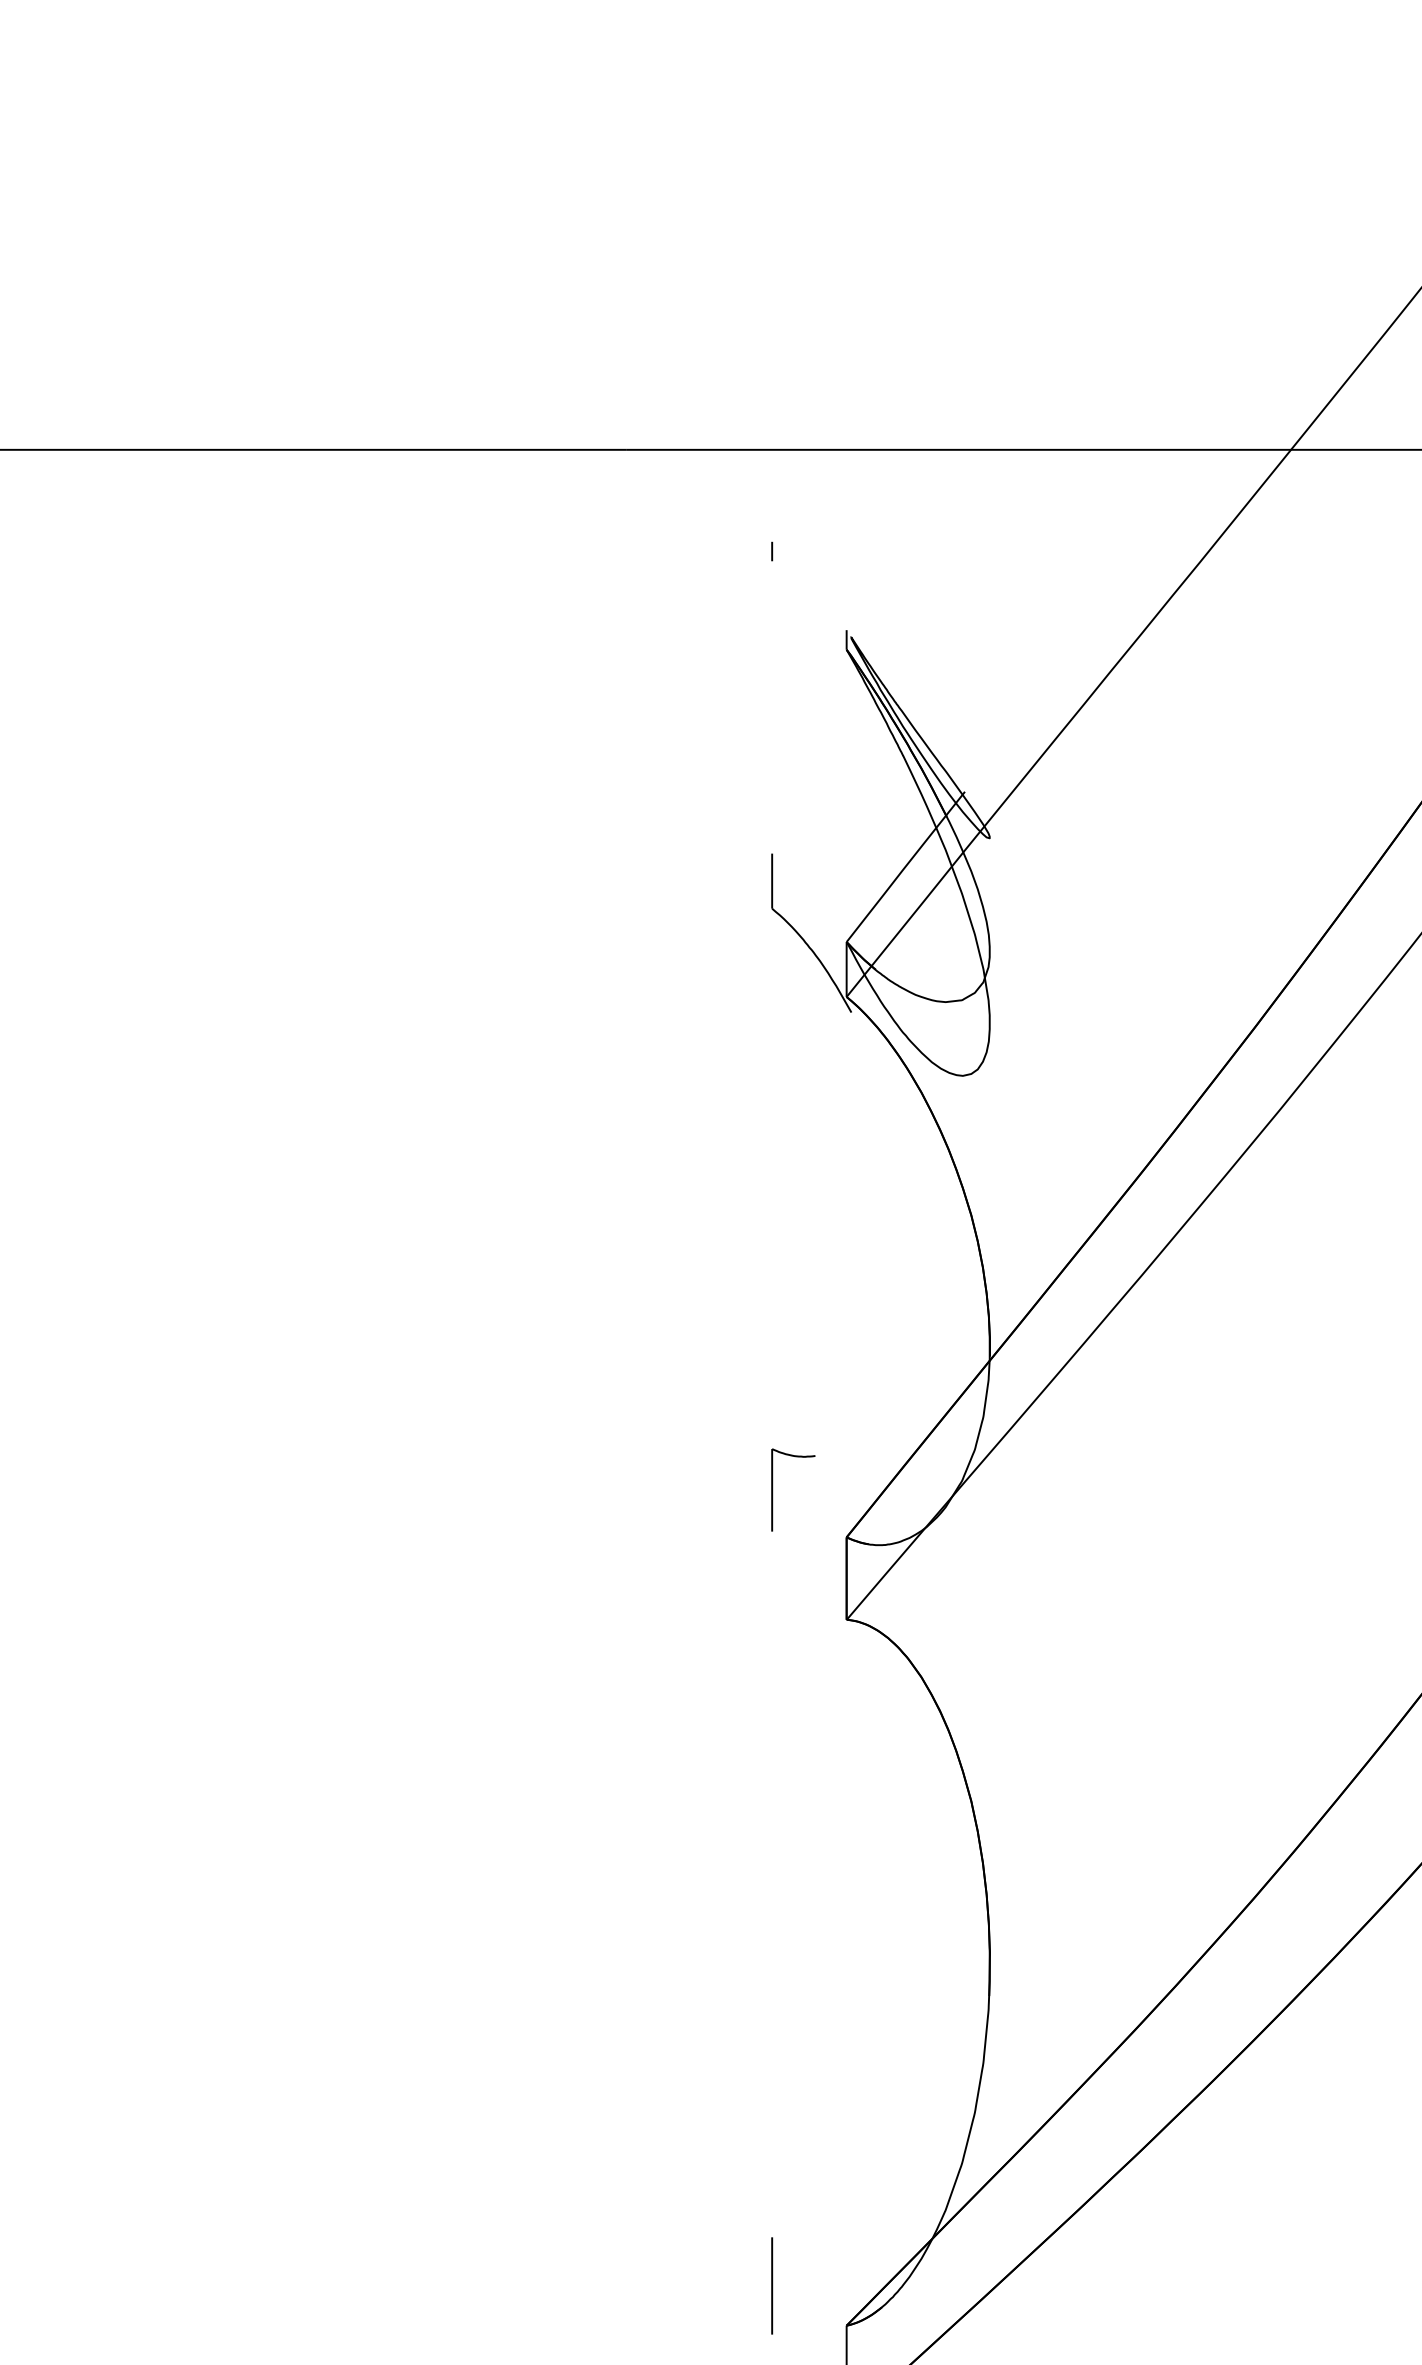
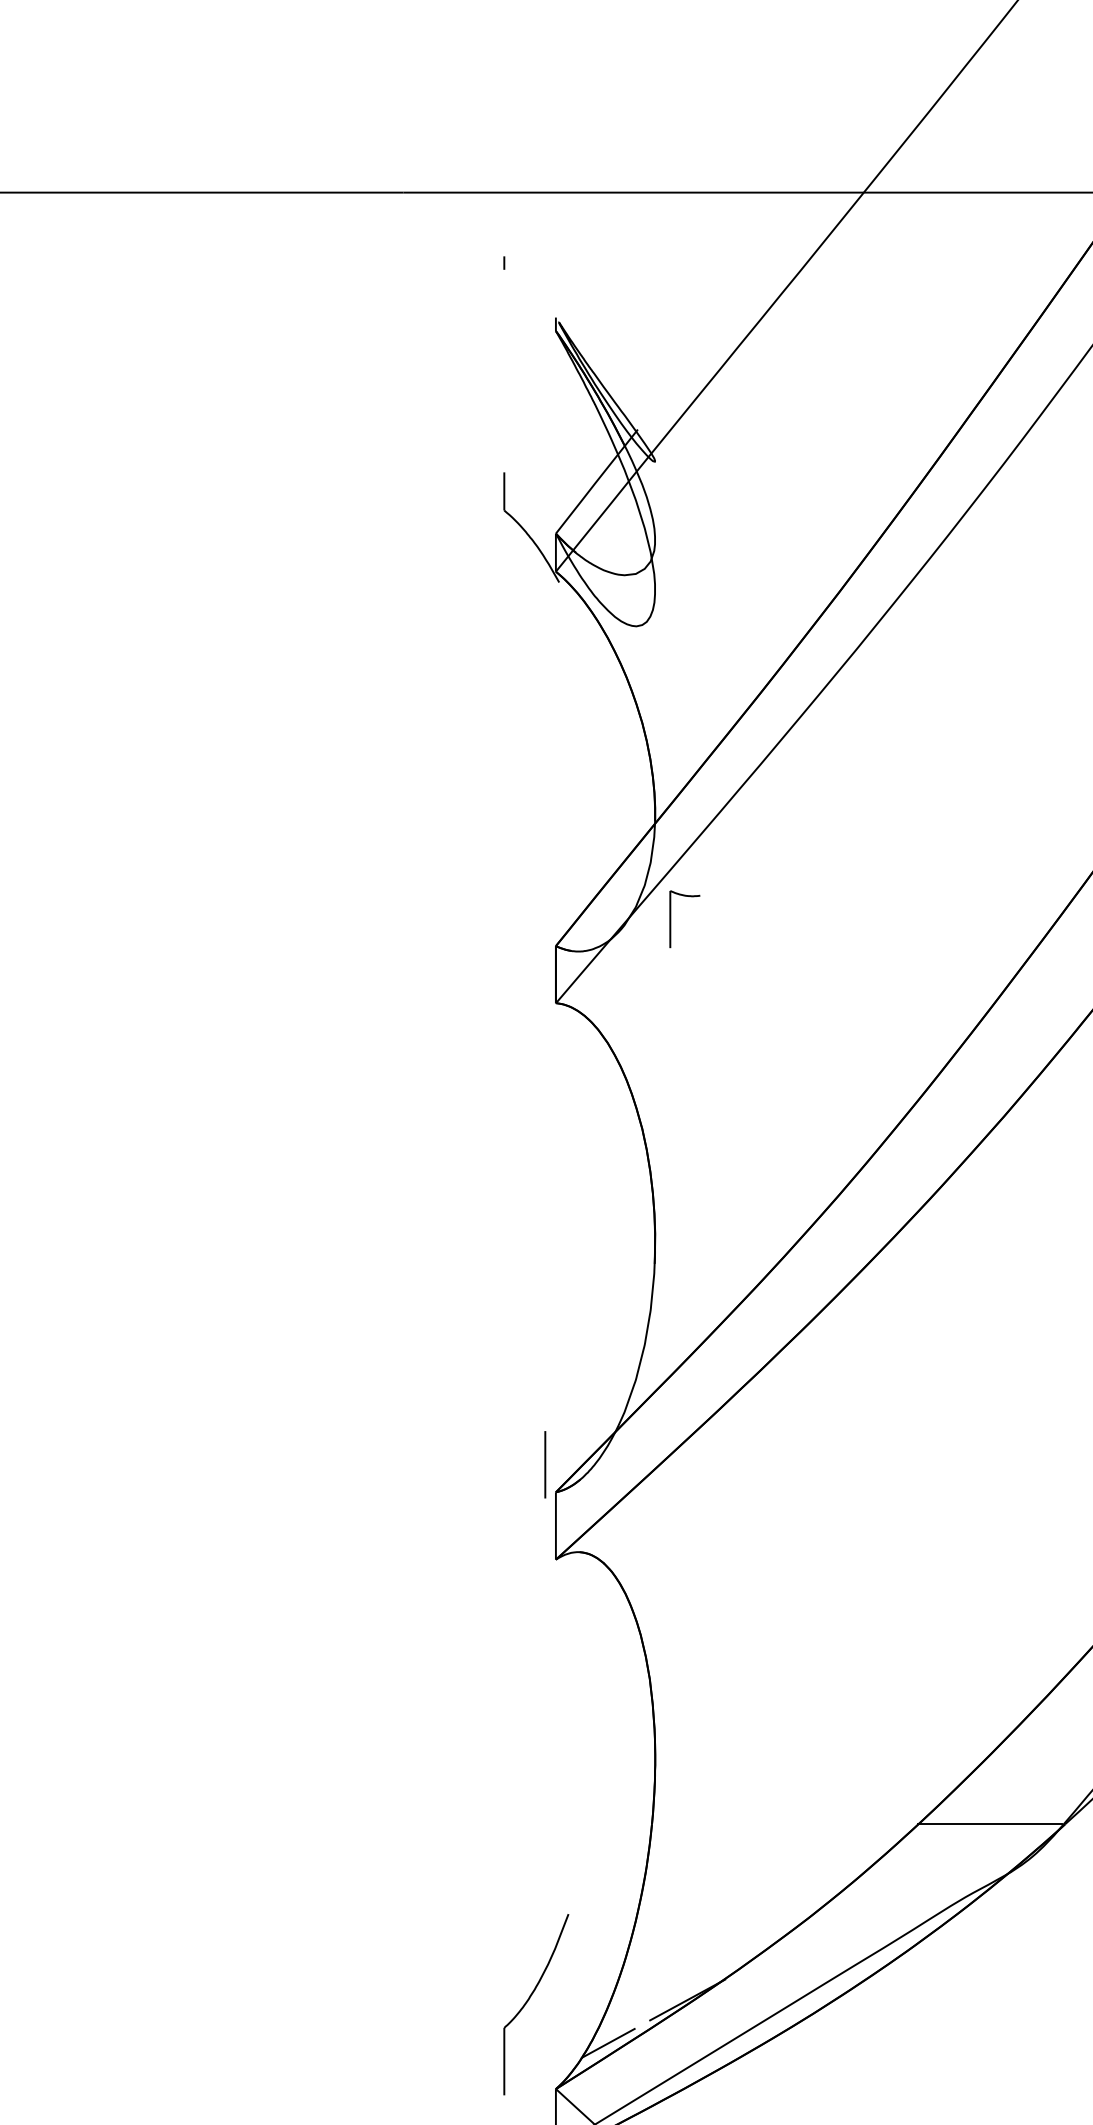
part: (773, 1490) -> (671, 919), moved
line: (772, 2285) -> (545, 1464), moved

